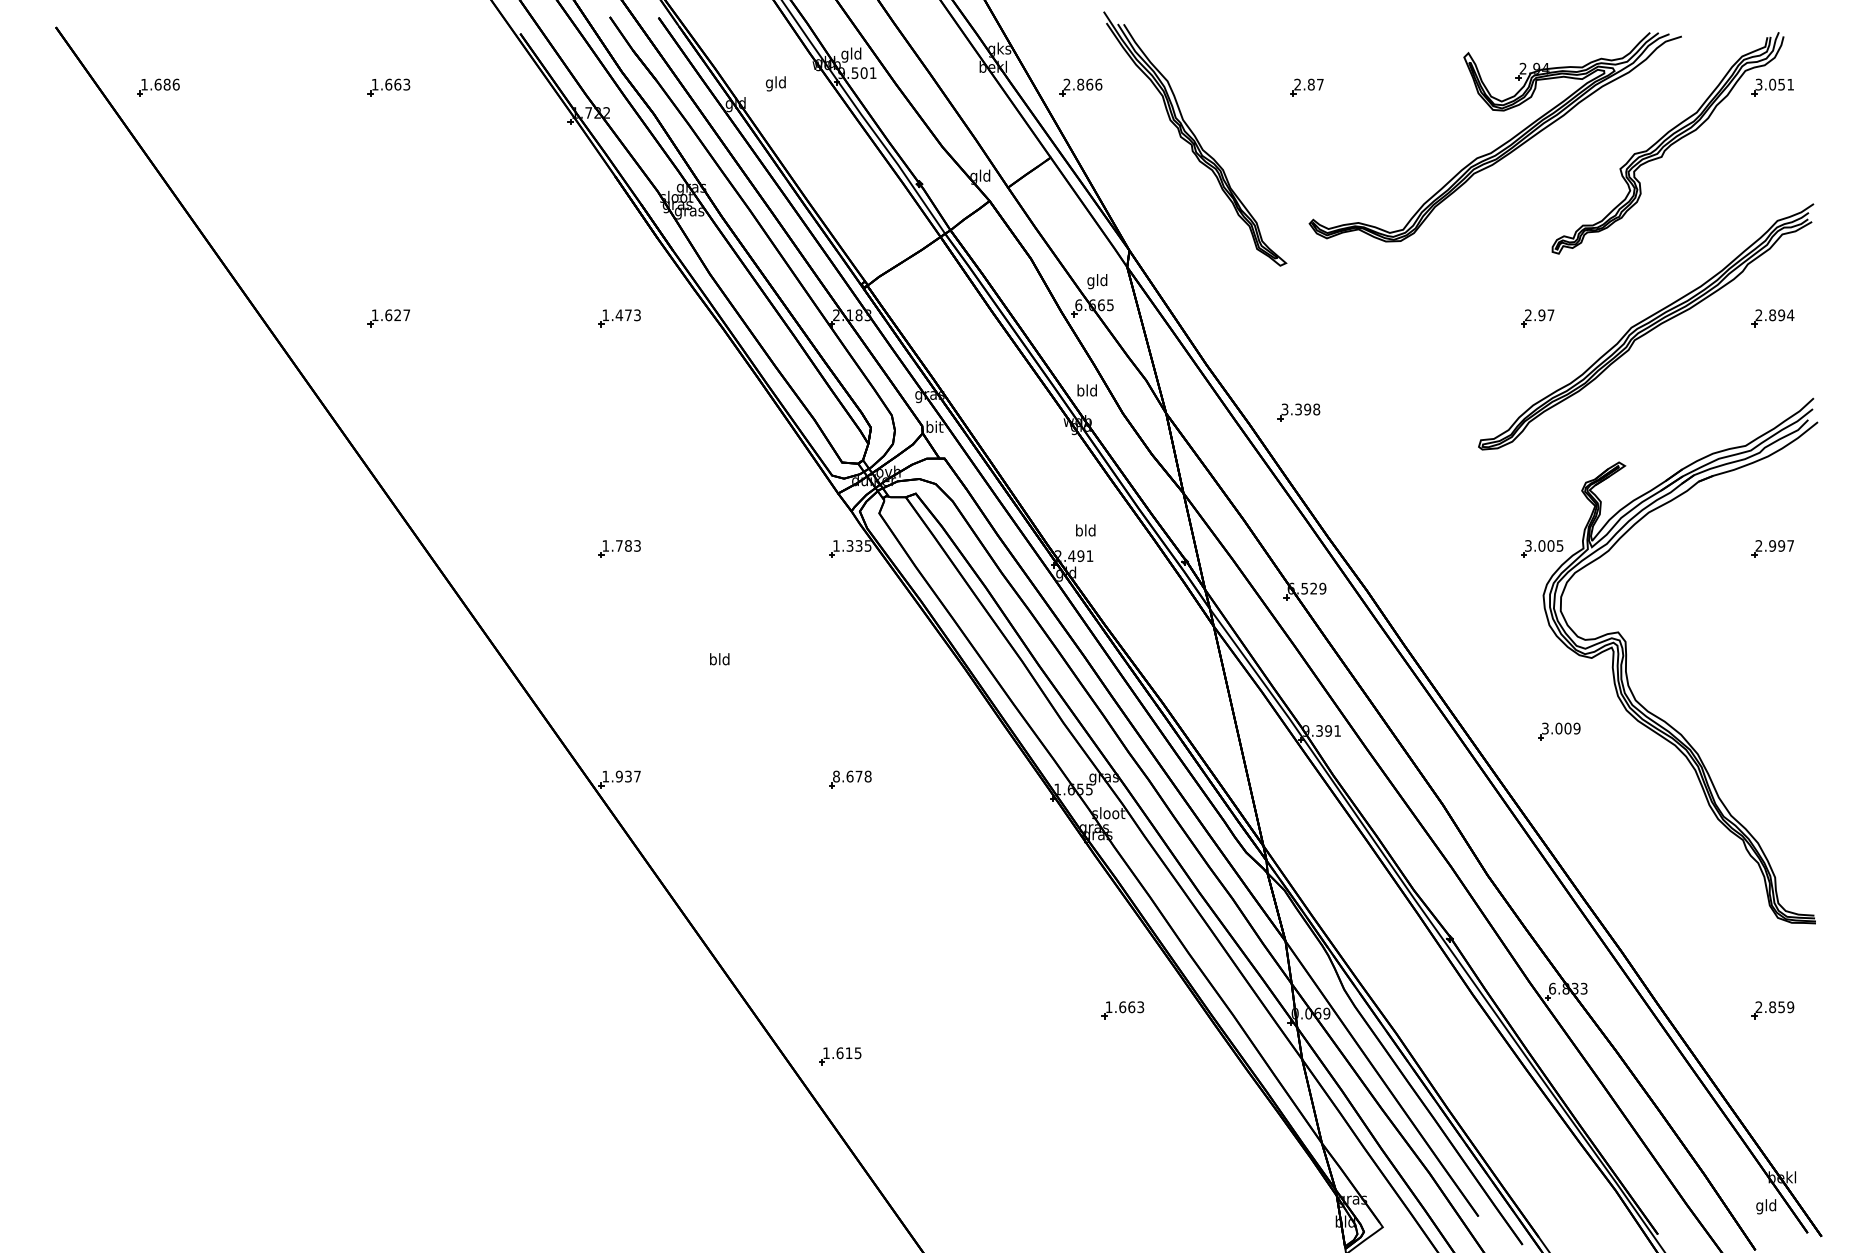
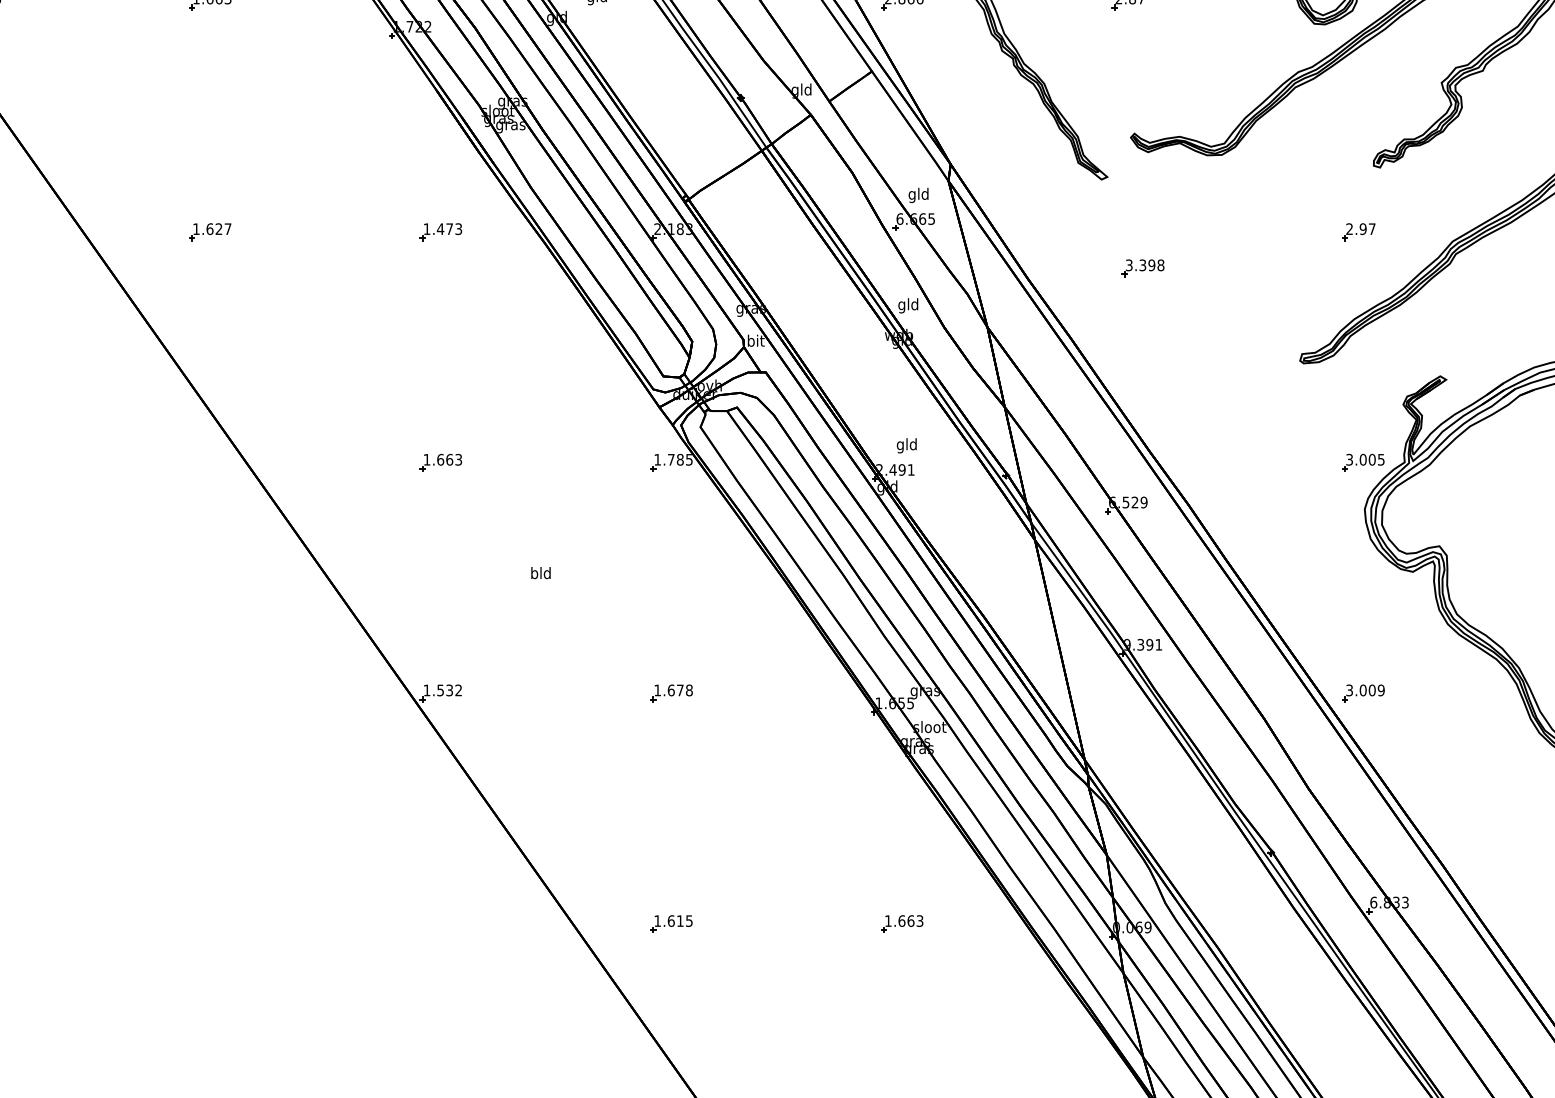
text: (1080, 391) -> (901, 305), bld -> gld
part: (1298, 412) -> (1142, 268), moved
text: (1078, 531) -> (899, 445), bld -> gld
text: (623, 545) -> (444, 459), 1.783 -> 1.663
text: (854, 545) -> (675, 459), 1.335 -> 1.785
part: (1559, 731) -> (1363, 693), moved
text: (627, 776) -> (448, 690), 1.937 -> 1.532
text: (836, 776) -> (657, 690), 8.678 -> 1.678
part: (1122, 1010) -> (901, 924), moved
part: (840, 1056) -> (671, 924), moved

